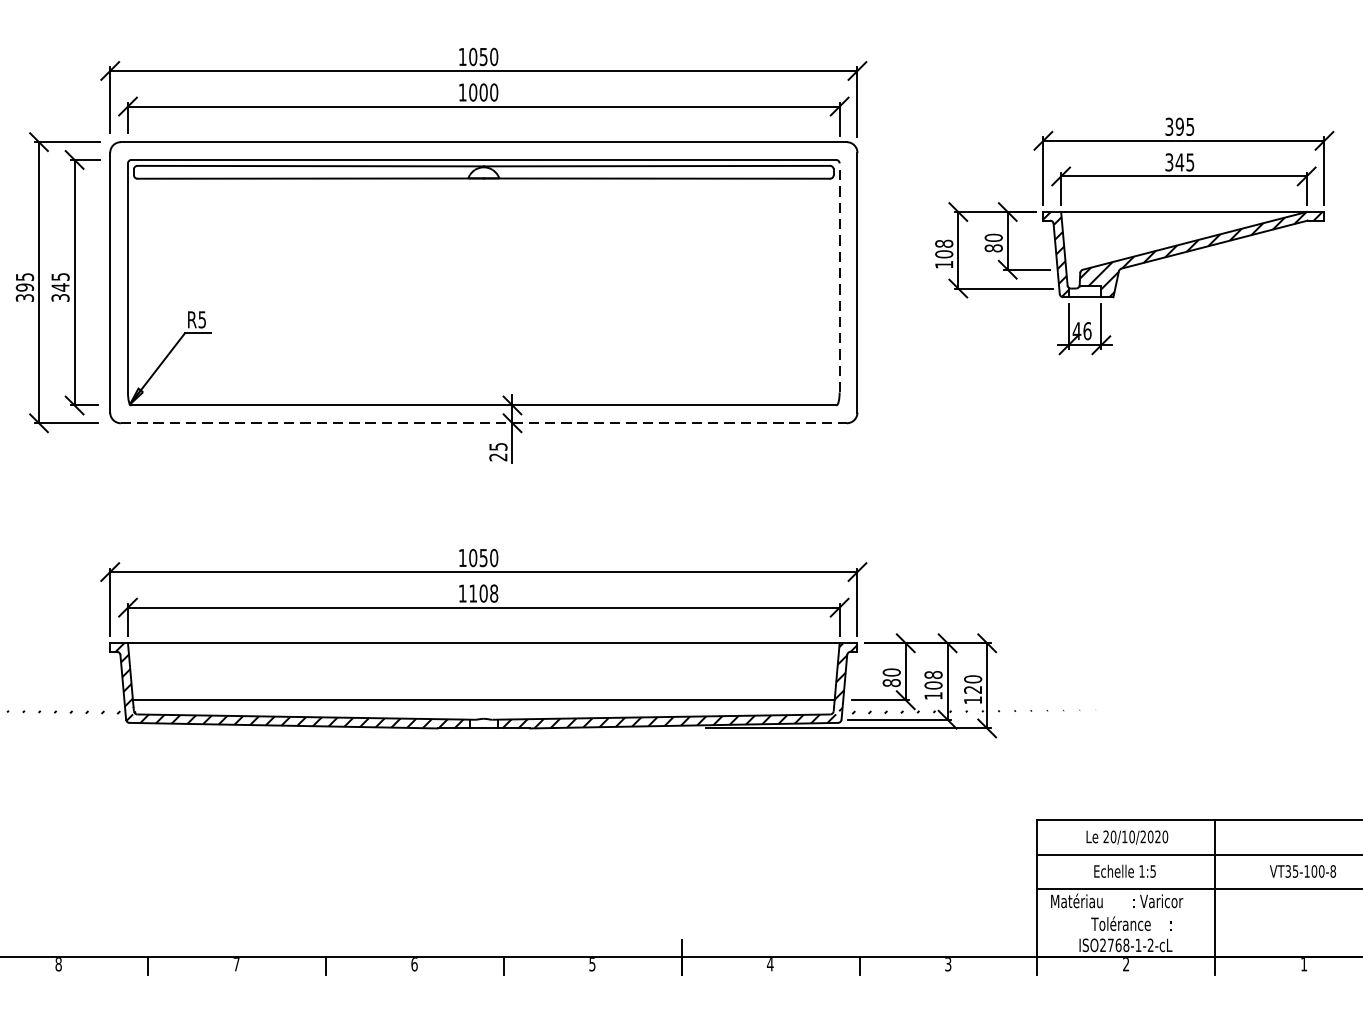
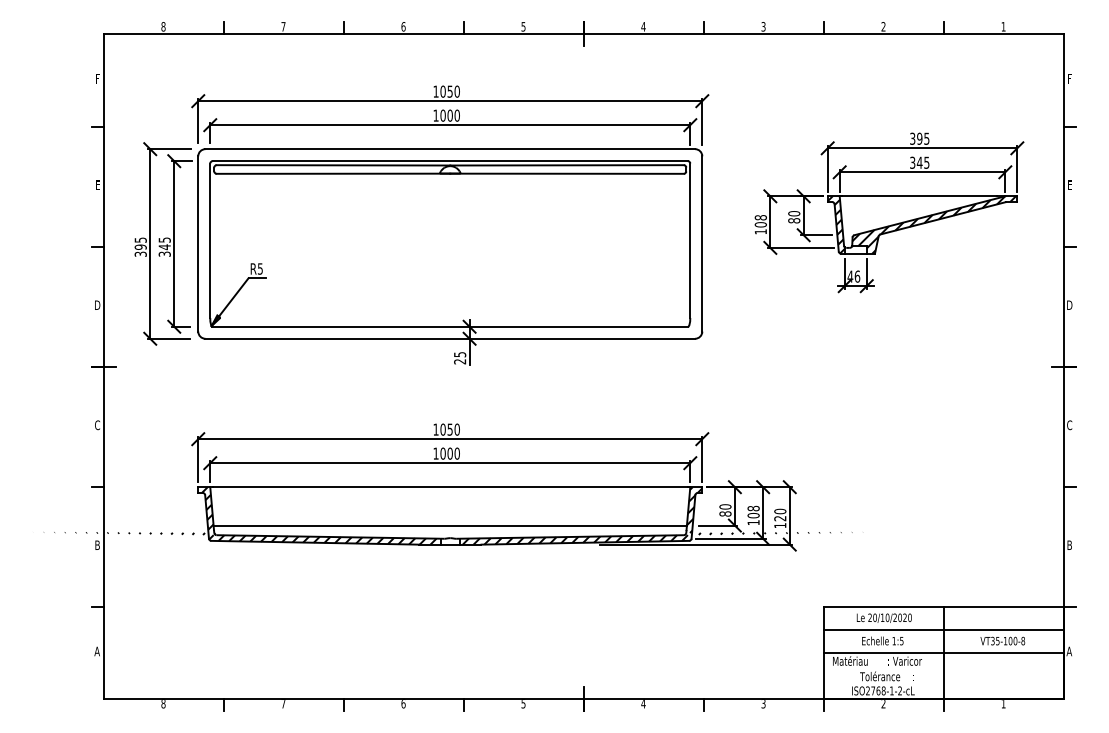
line: (839, 277) -> (690, 240), dashed -> solid
line: (484, 422) -> (450, 338), dashed -> solid
text: (482, 593) -> (449, 453), 1108 -> 1000

